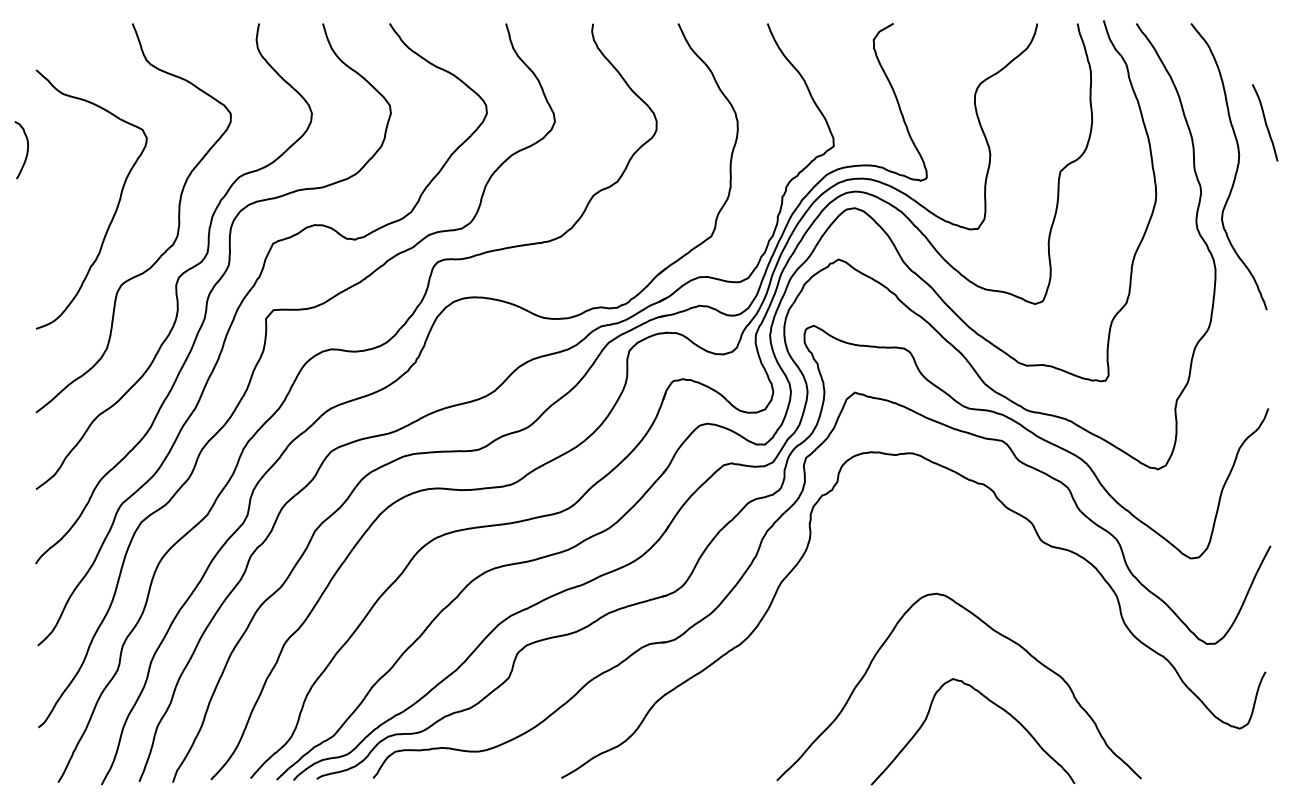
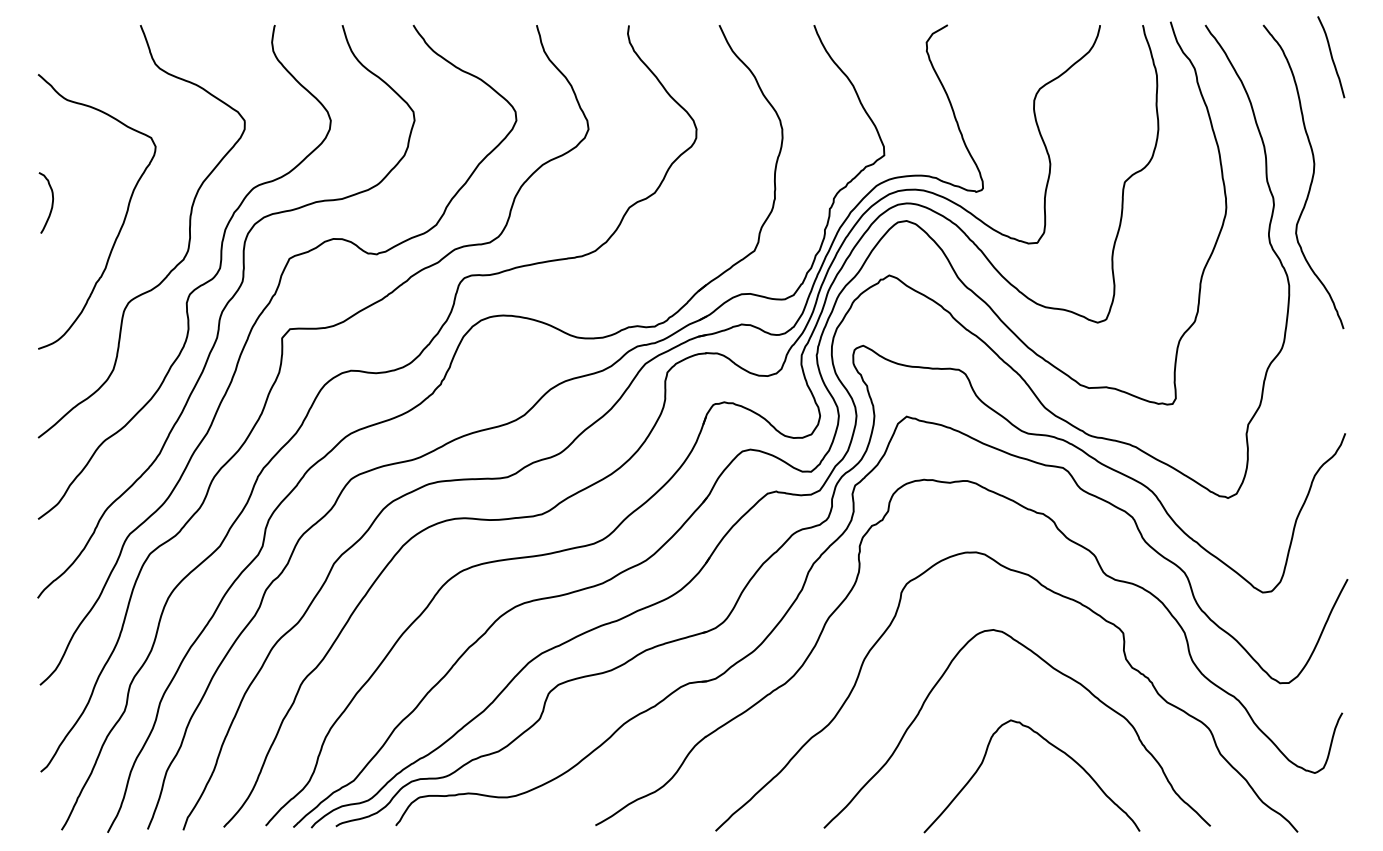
curve: (1265, 122) -> (1331, 56), moved
curve: (26, 150) -> (51, 203), moved
curve: (993, 559) -> (1053, 593), added

